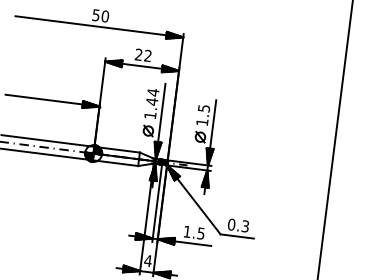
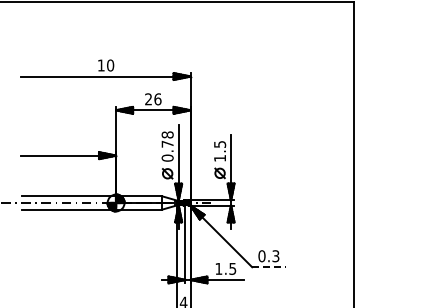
text: (95, 15) -> (100, 65), 50 -> 10
text: (147, 56) -> (157, 99), 22 -> 26
text: (151, 103) -> (167, 146), 1.44 -> 0.78
line: (236, 236) -> (268, 267), solid -> dashed

